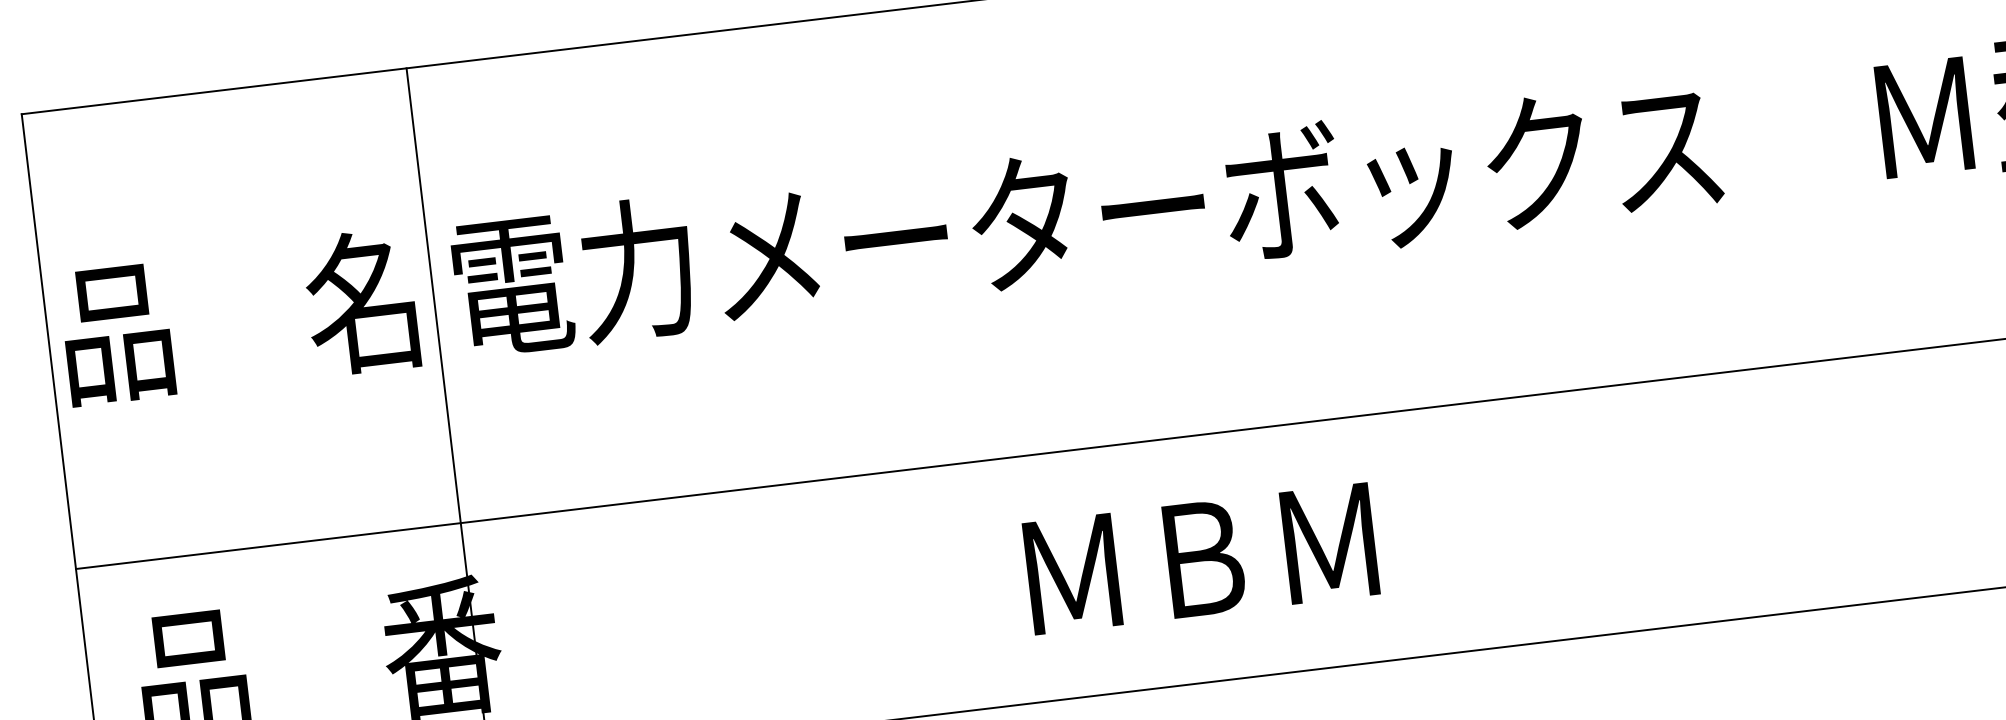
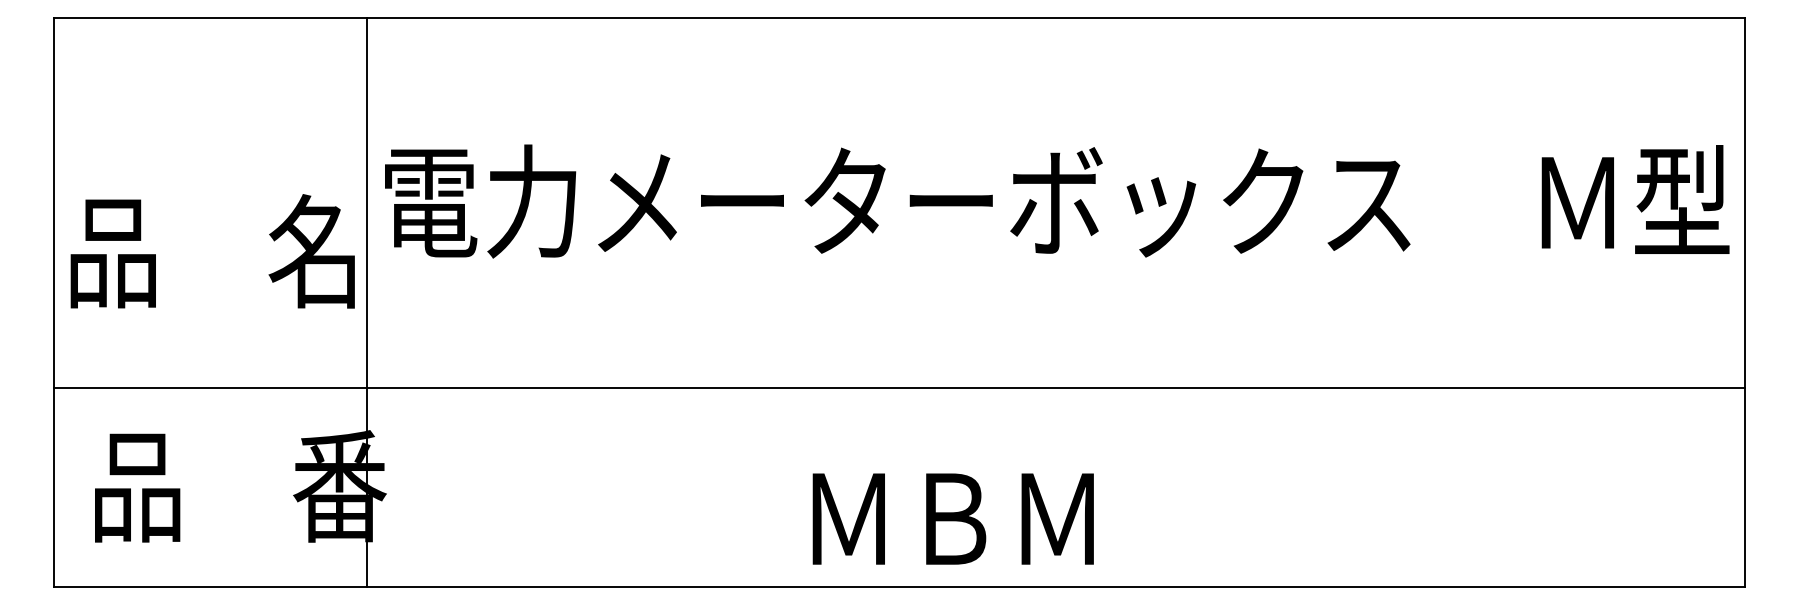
text: (238, 317) -> (212, 251), moved
text: (1200, 558) -> (952, 518), moved

